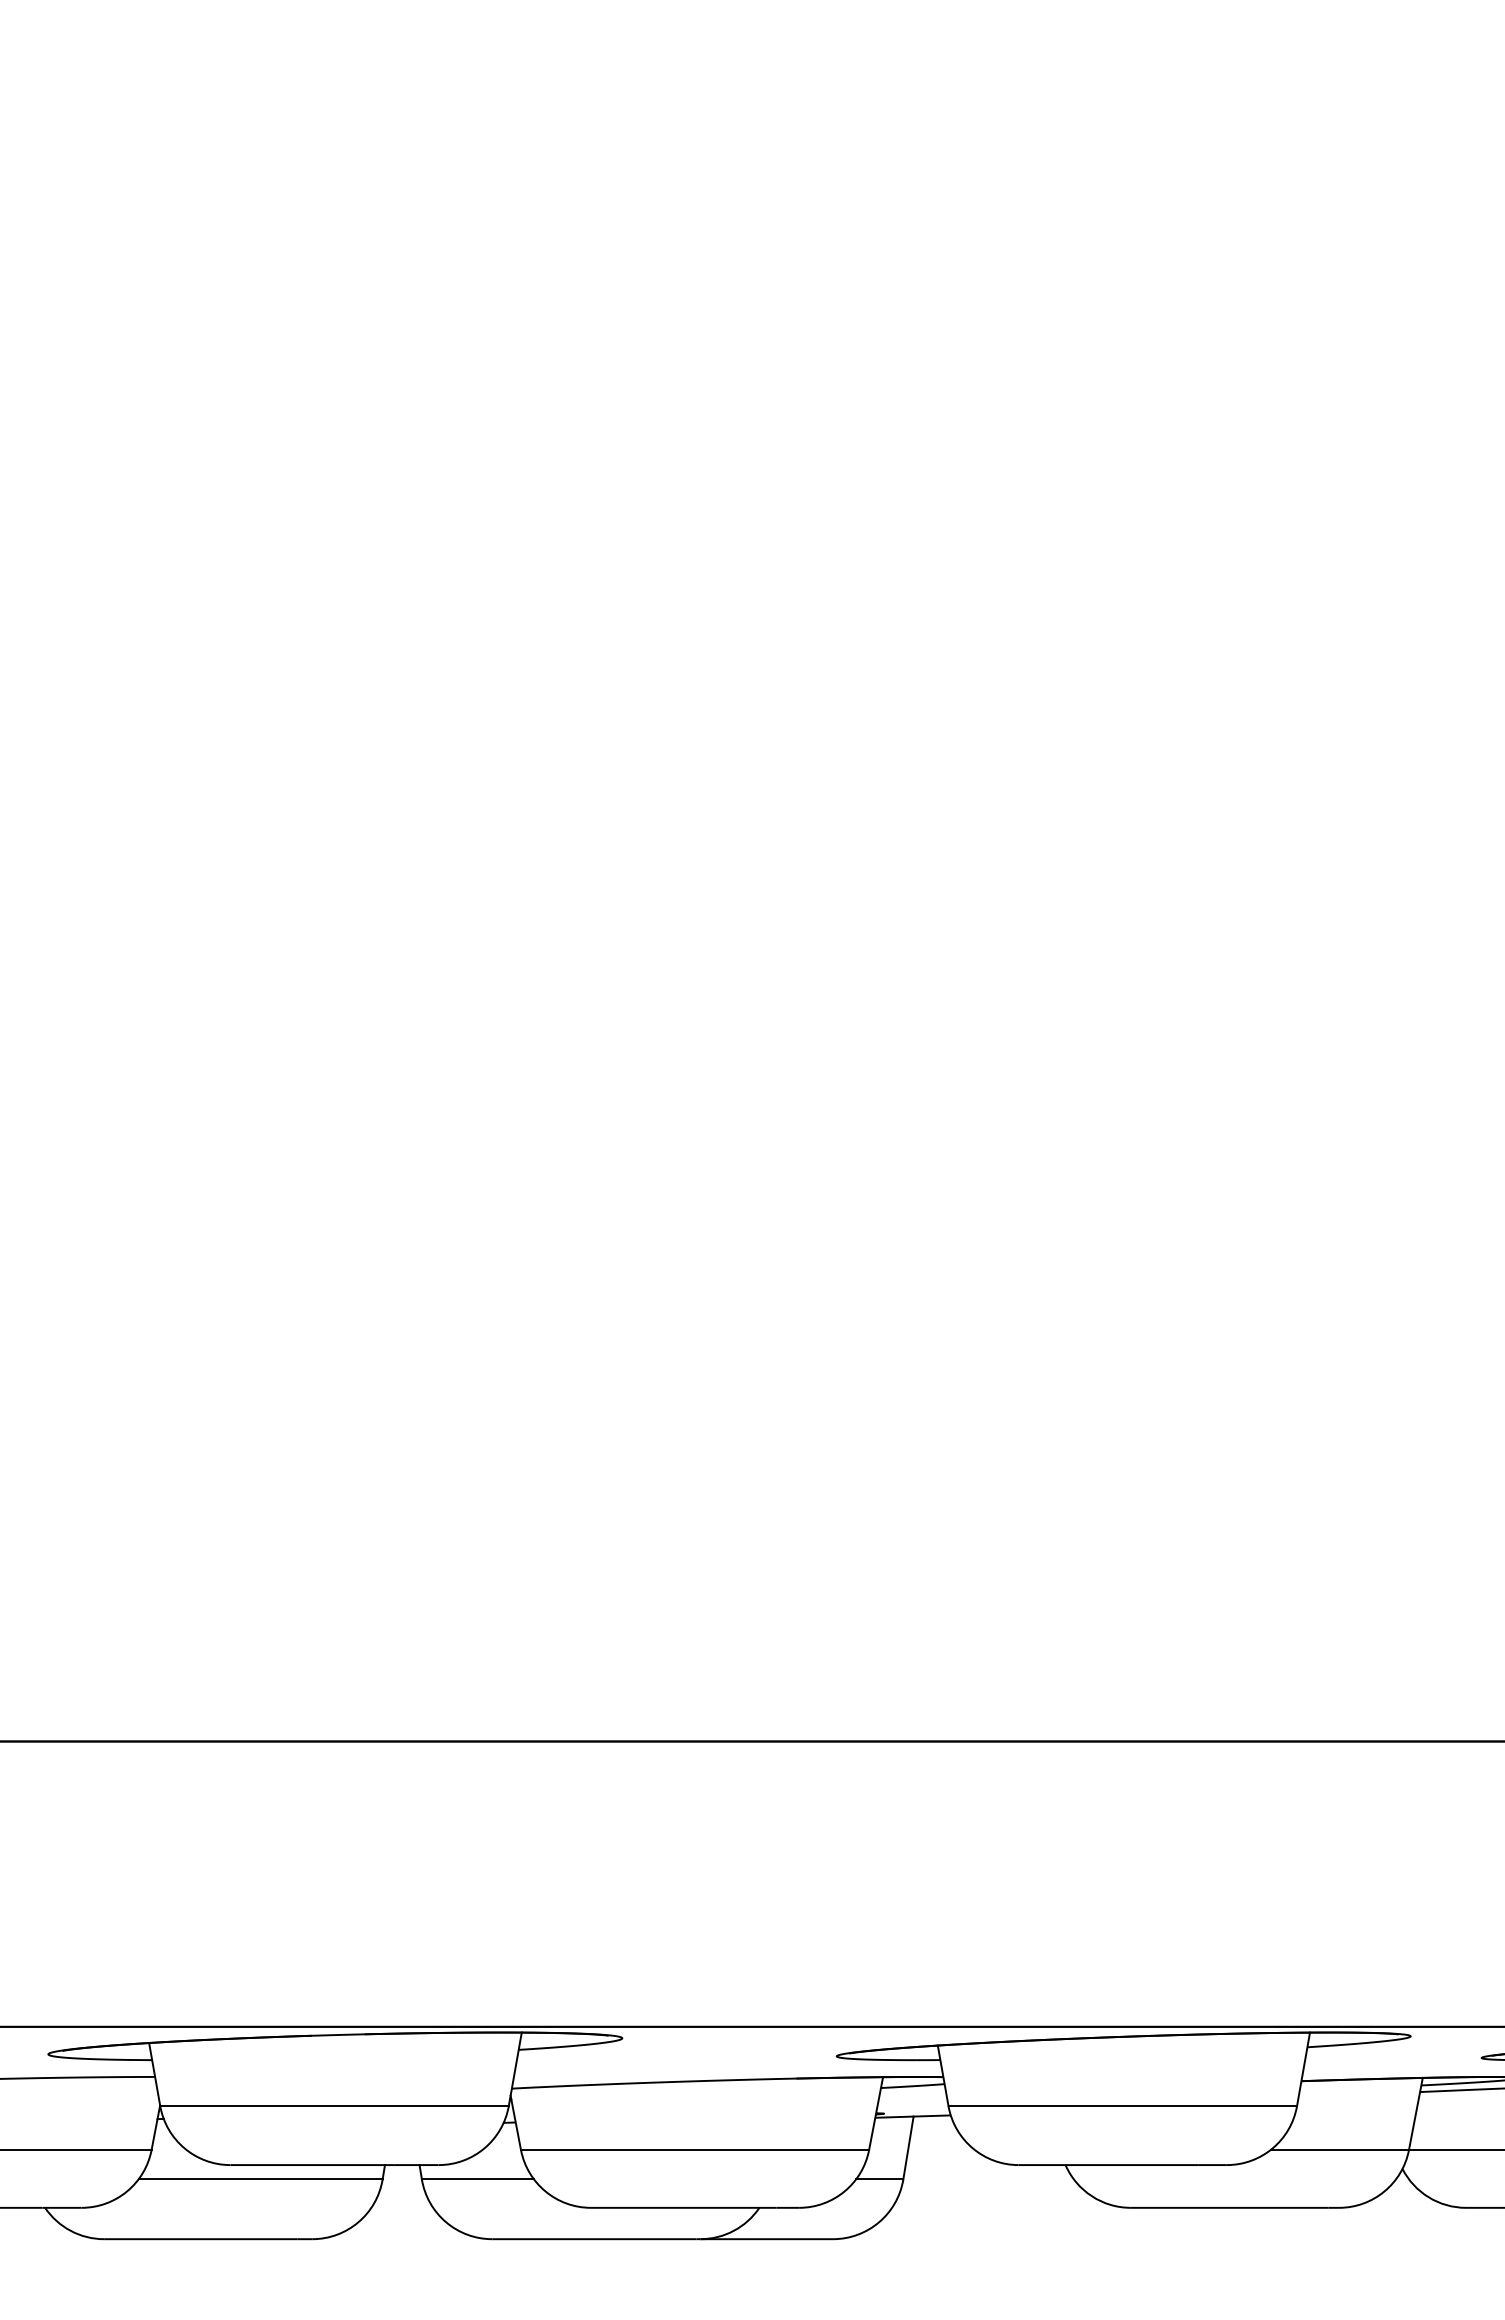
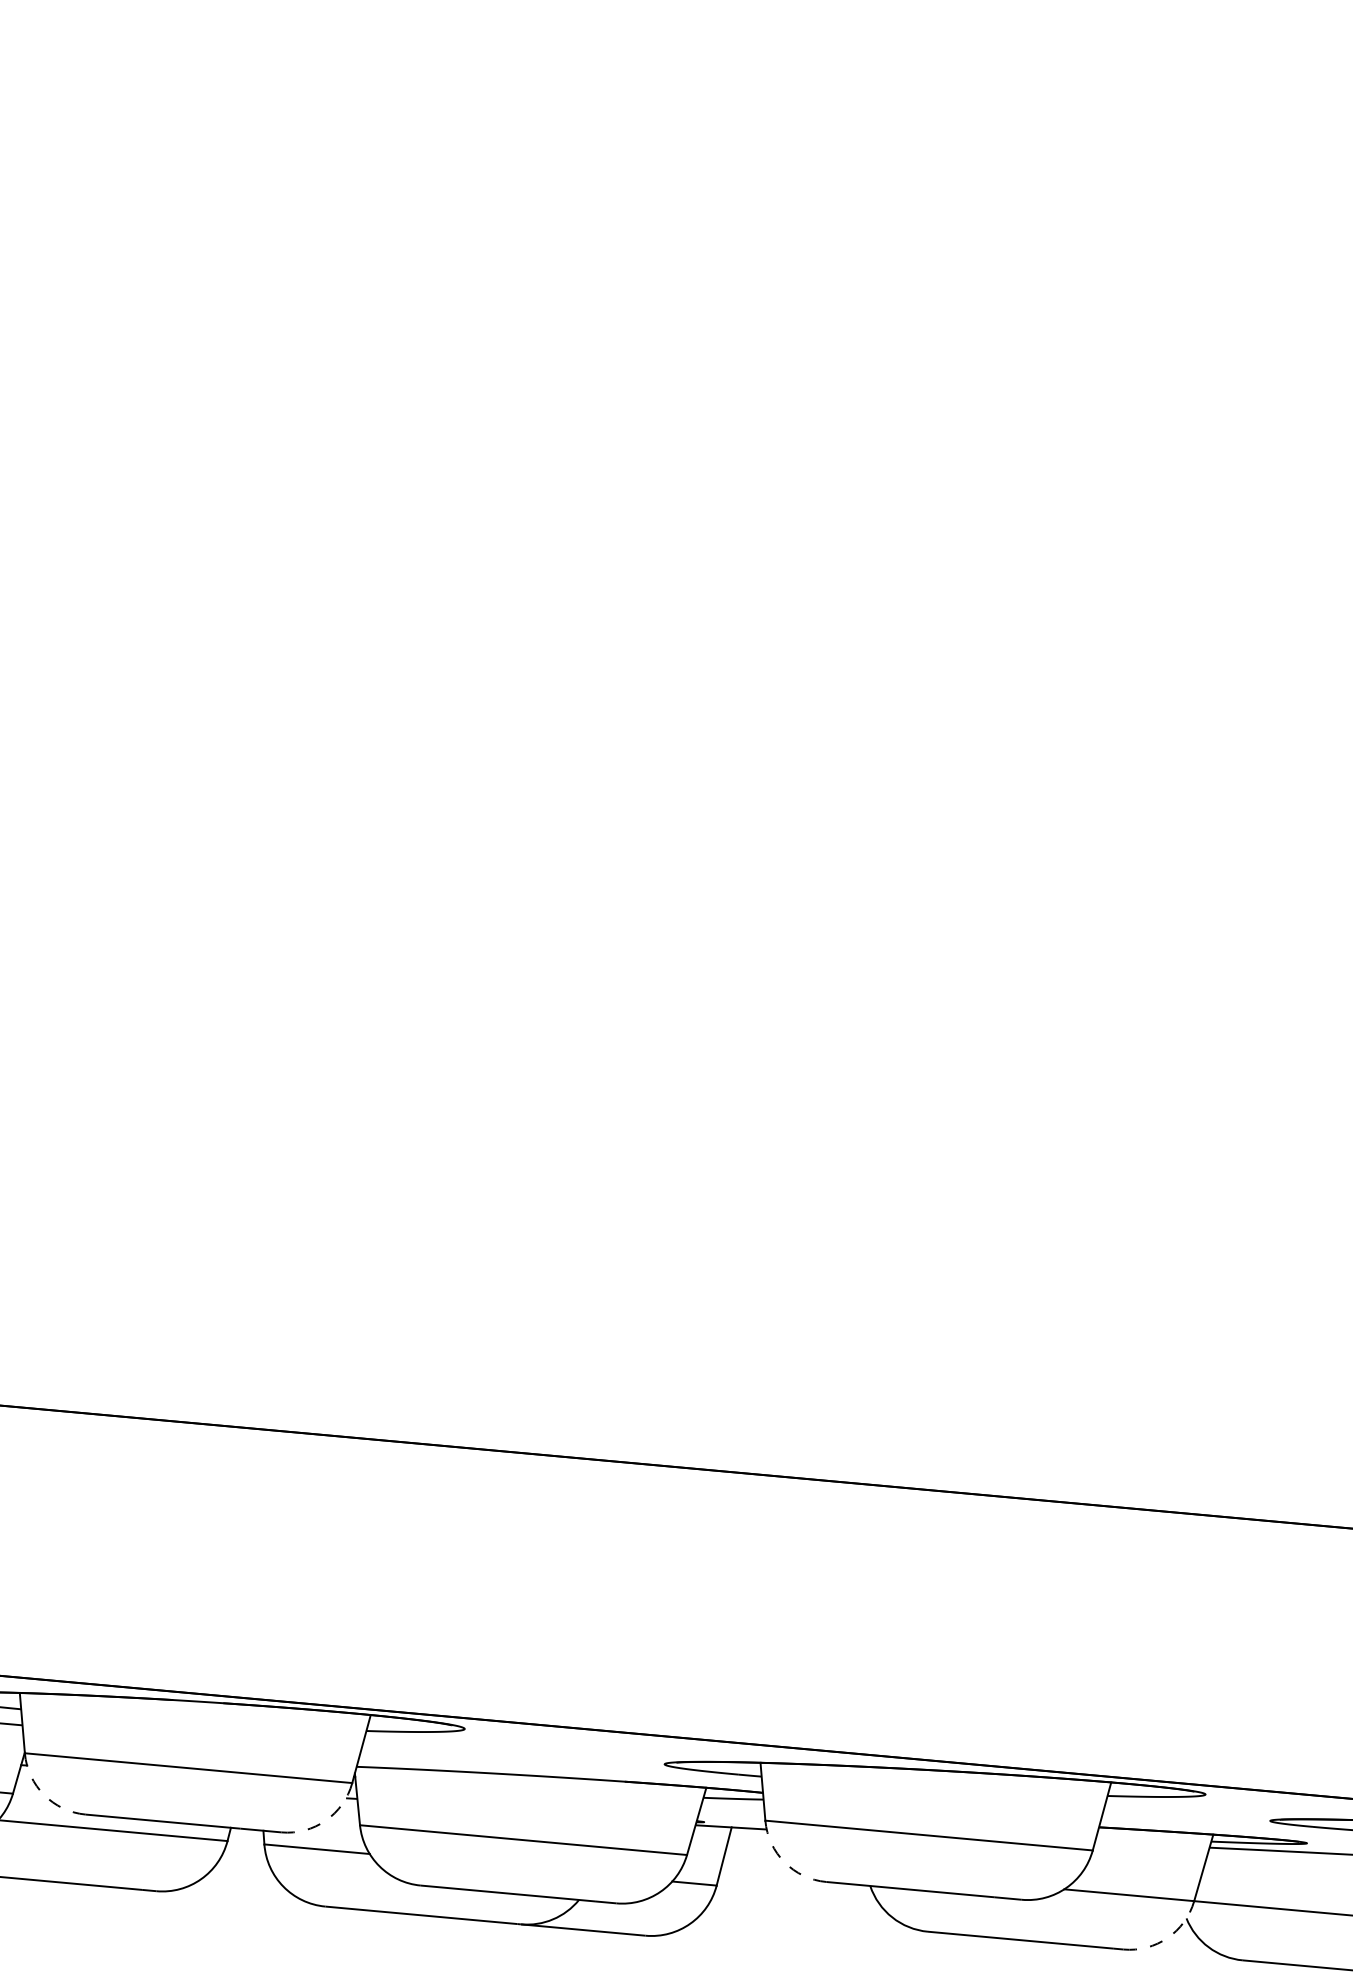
arc: (184, 2148) -> (44, 1795), solid -> dashed
arc: (484, 2148) -> (325, 1820), solid -> dashed
arc: (972, 2148) -> (784, 1862), solid -> dashed
arc: (1384, 2191) -> (1167, 1938), solid -> dashed

